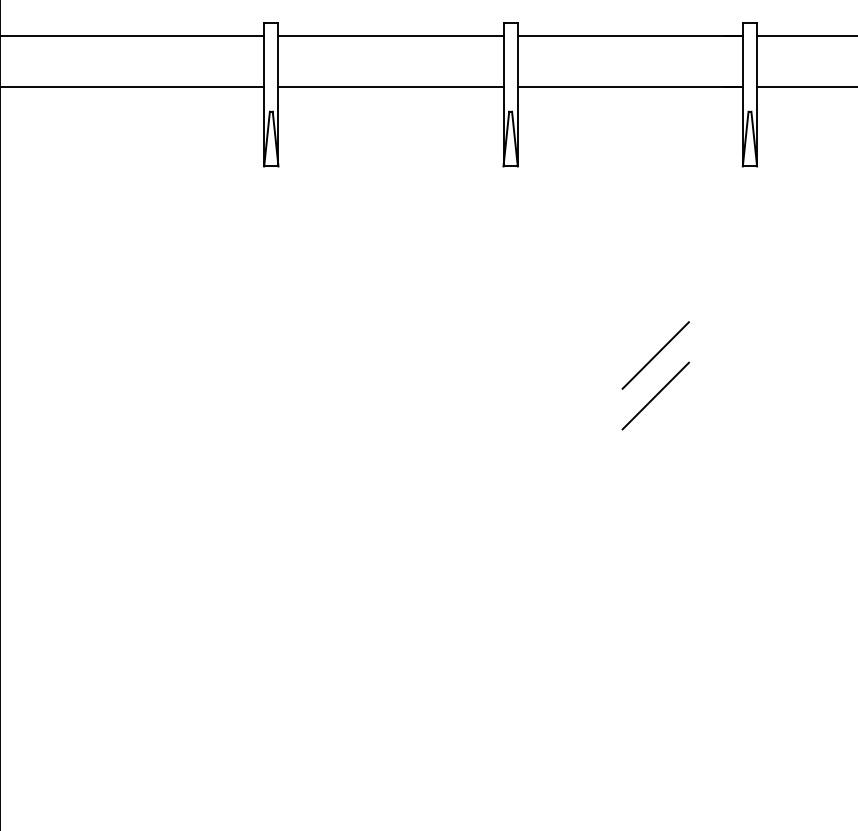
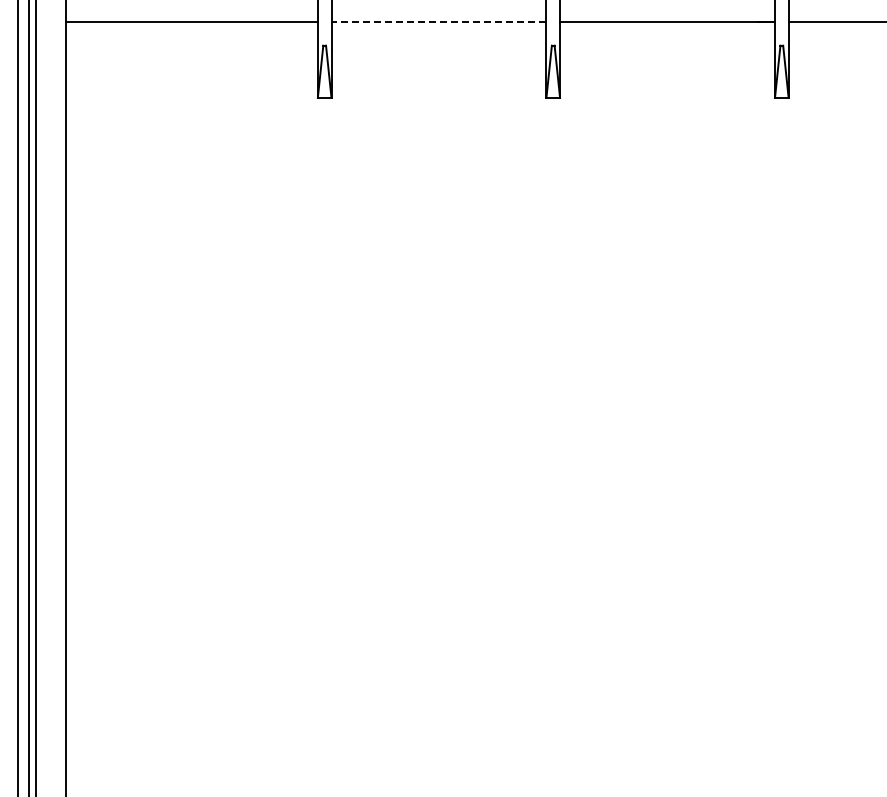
line: (390, 87) -> (438, 22), solid -> dashed
line: (655, 355) -> (691, 278), removed
line: (655, 396) -> (691, 317), removed

